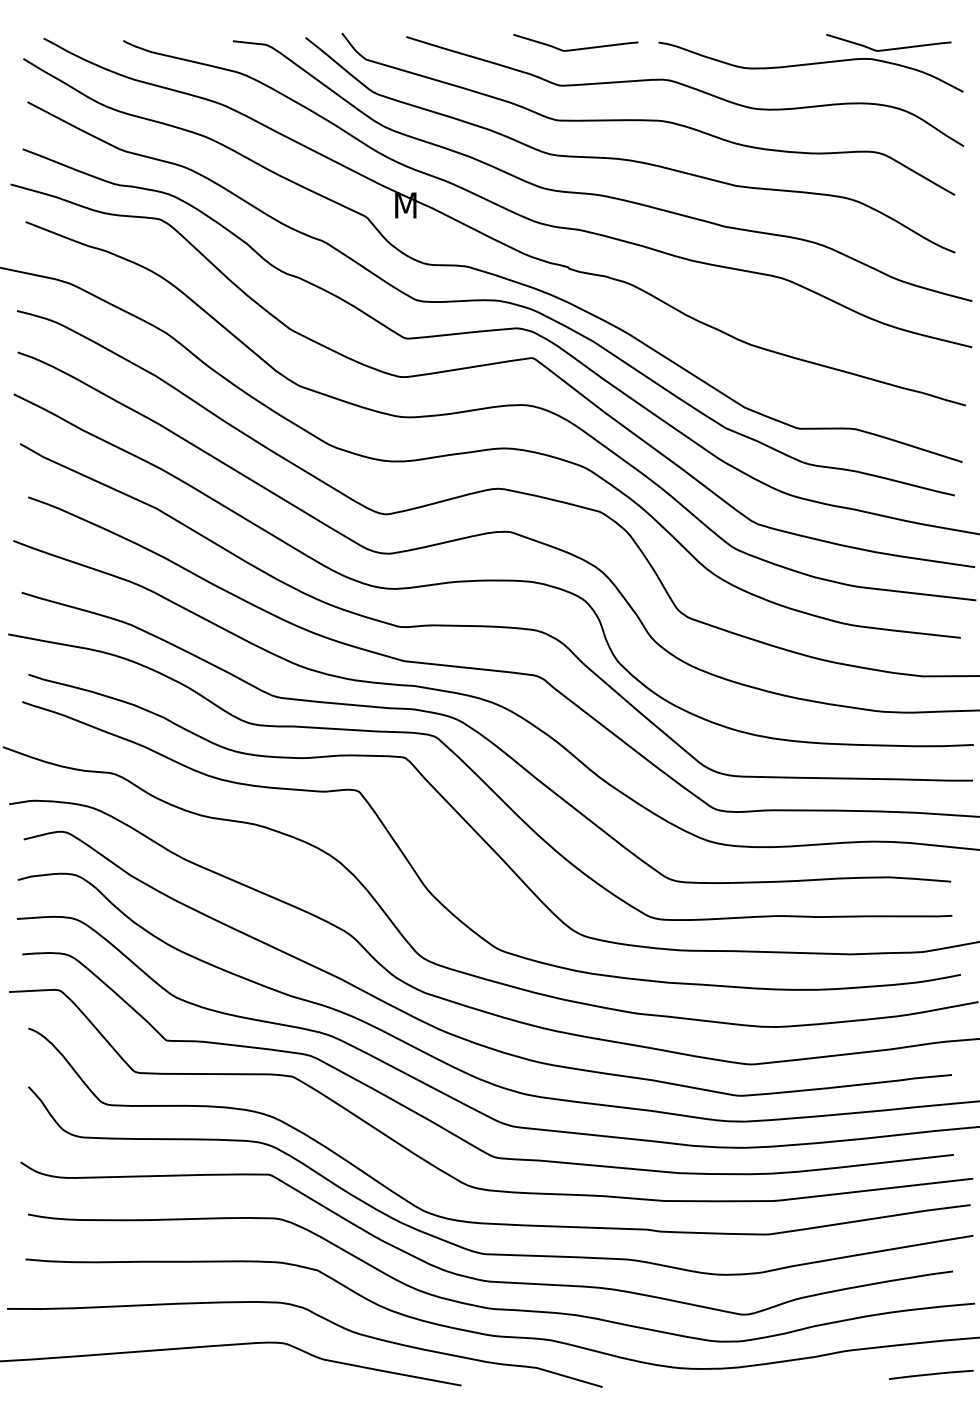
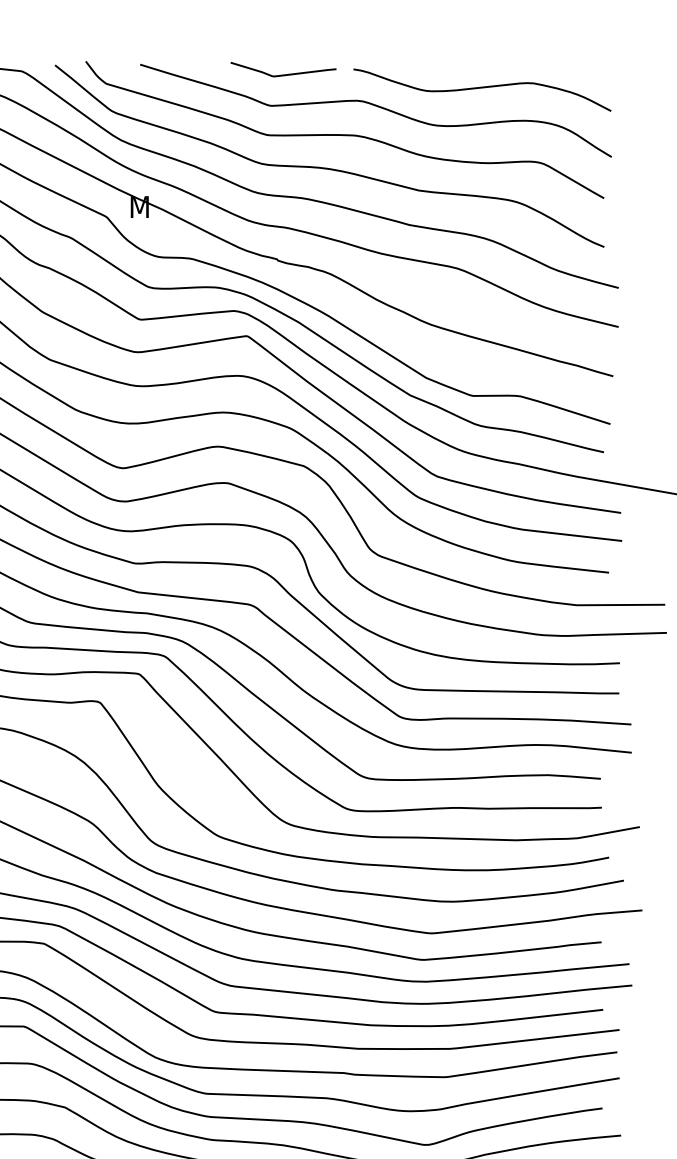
curve: (888, 48) -> (547, 74), removed

